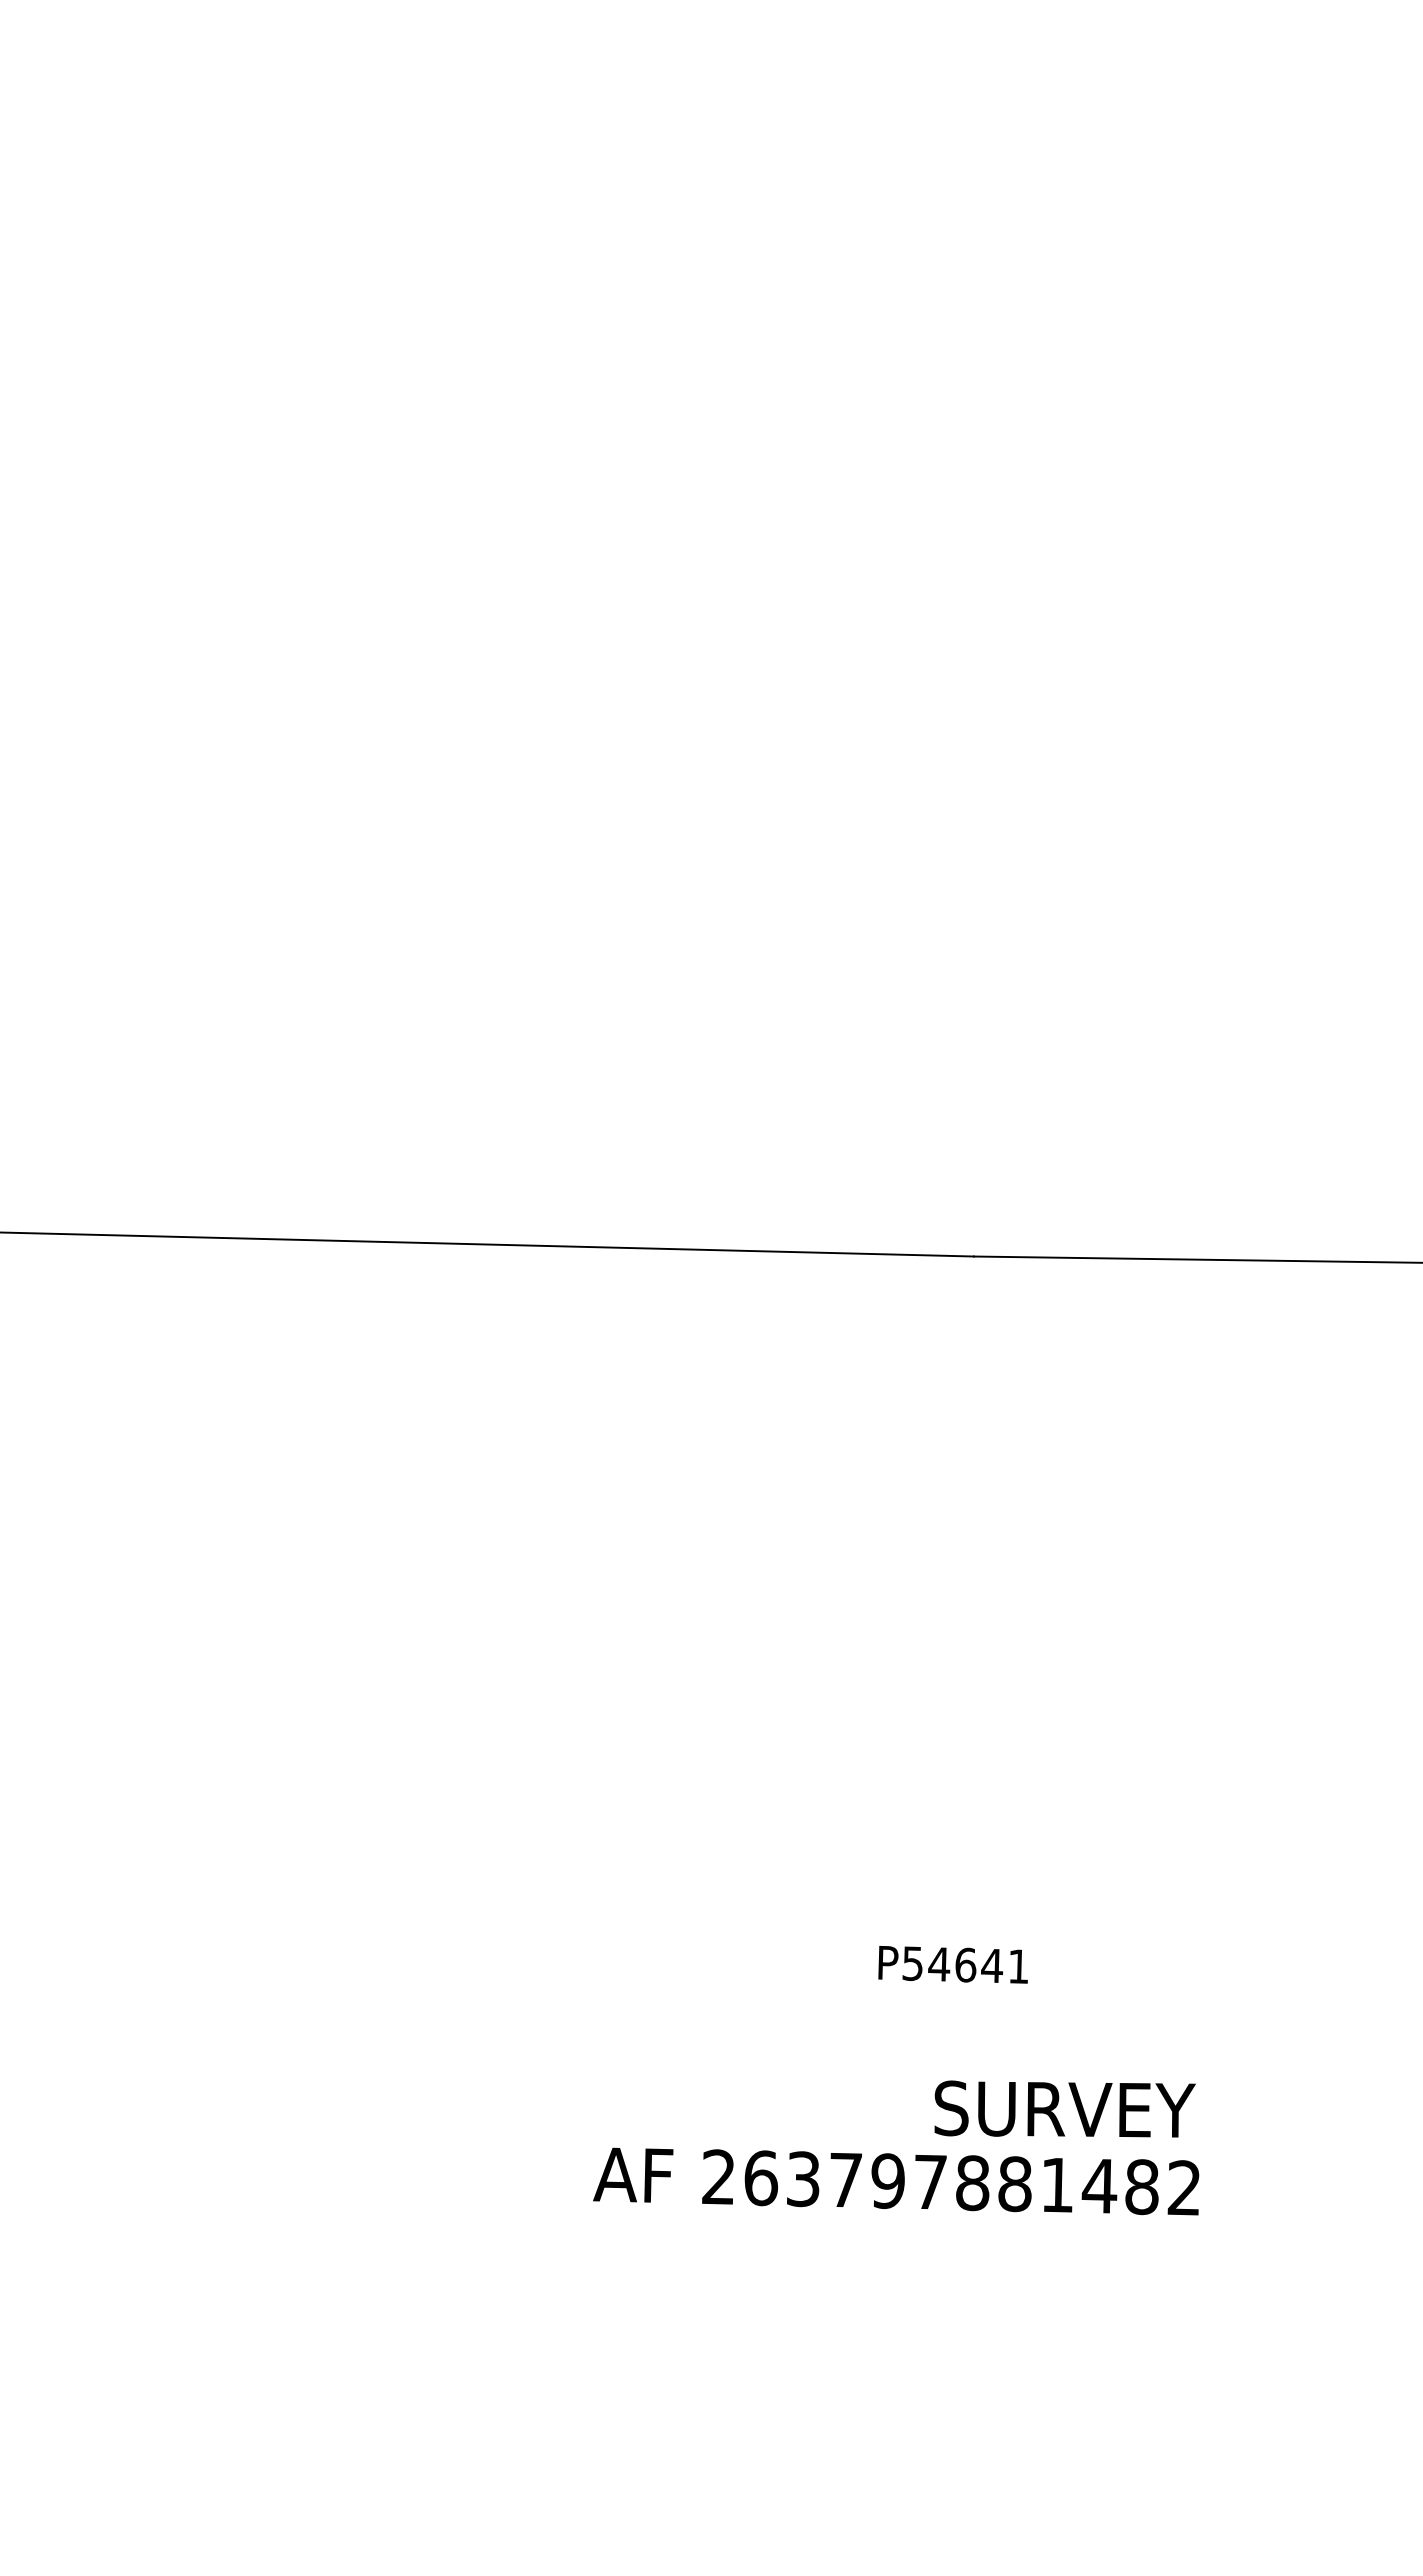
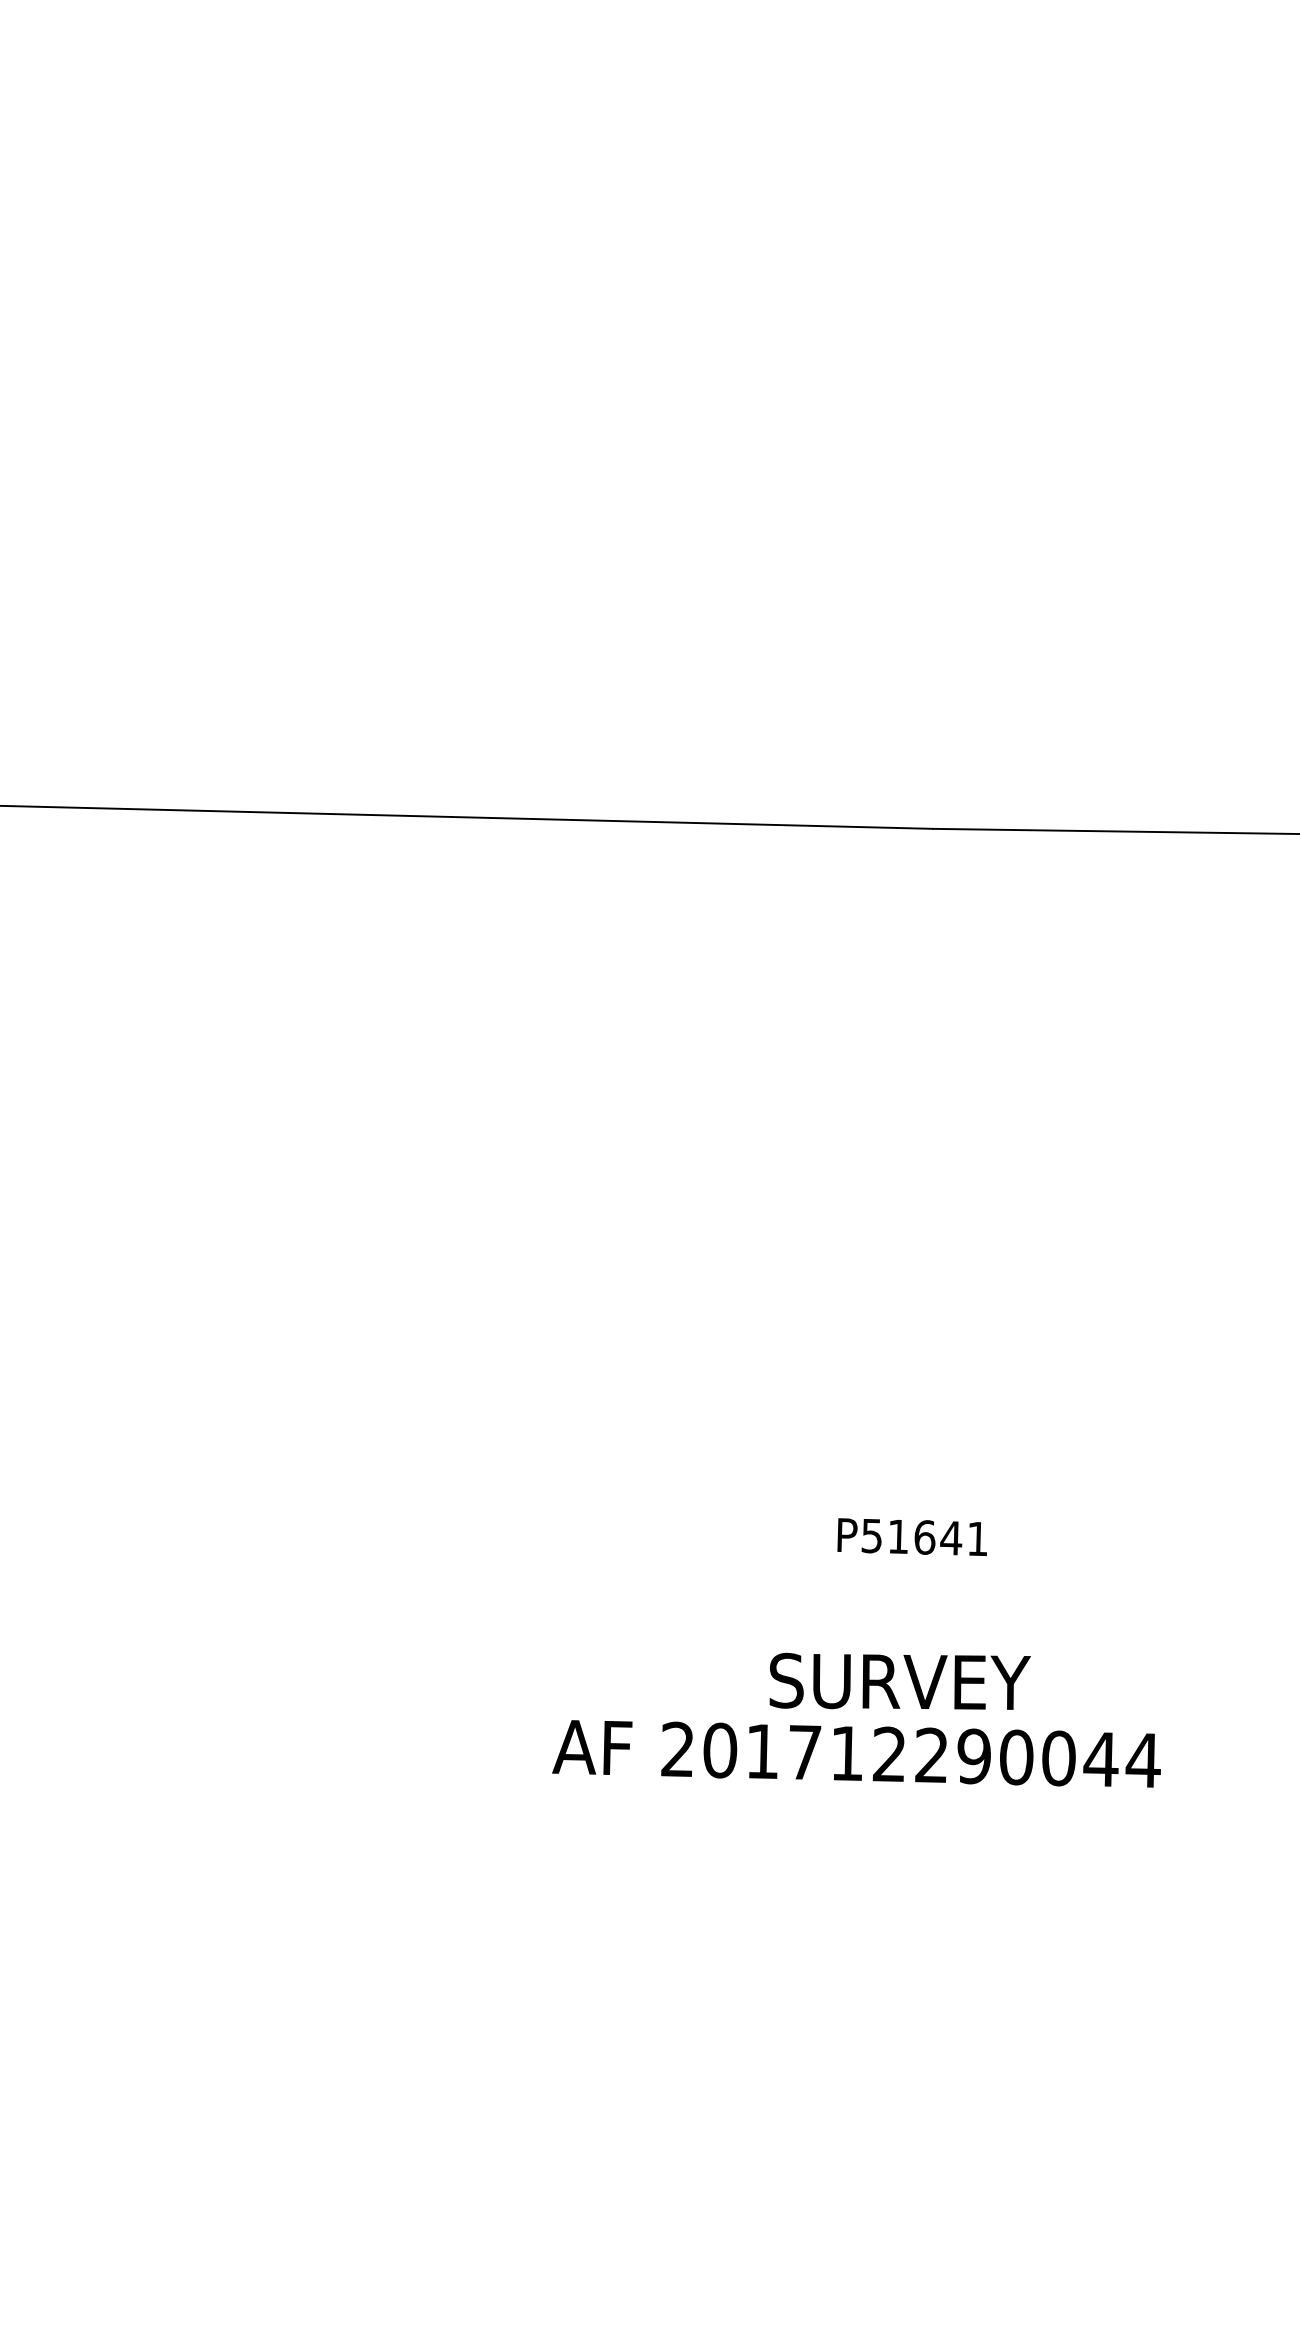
text: (939, 1964) -> (898, 1536), P54641 -> P51641
text: (1064, 2108) -> (899, 1680), moved
text: (972, 2182) -> (931, 1754), 263797881482 -> 201712290044

